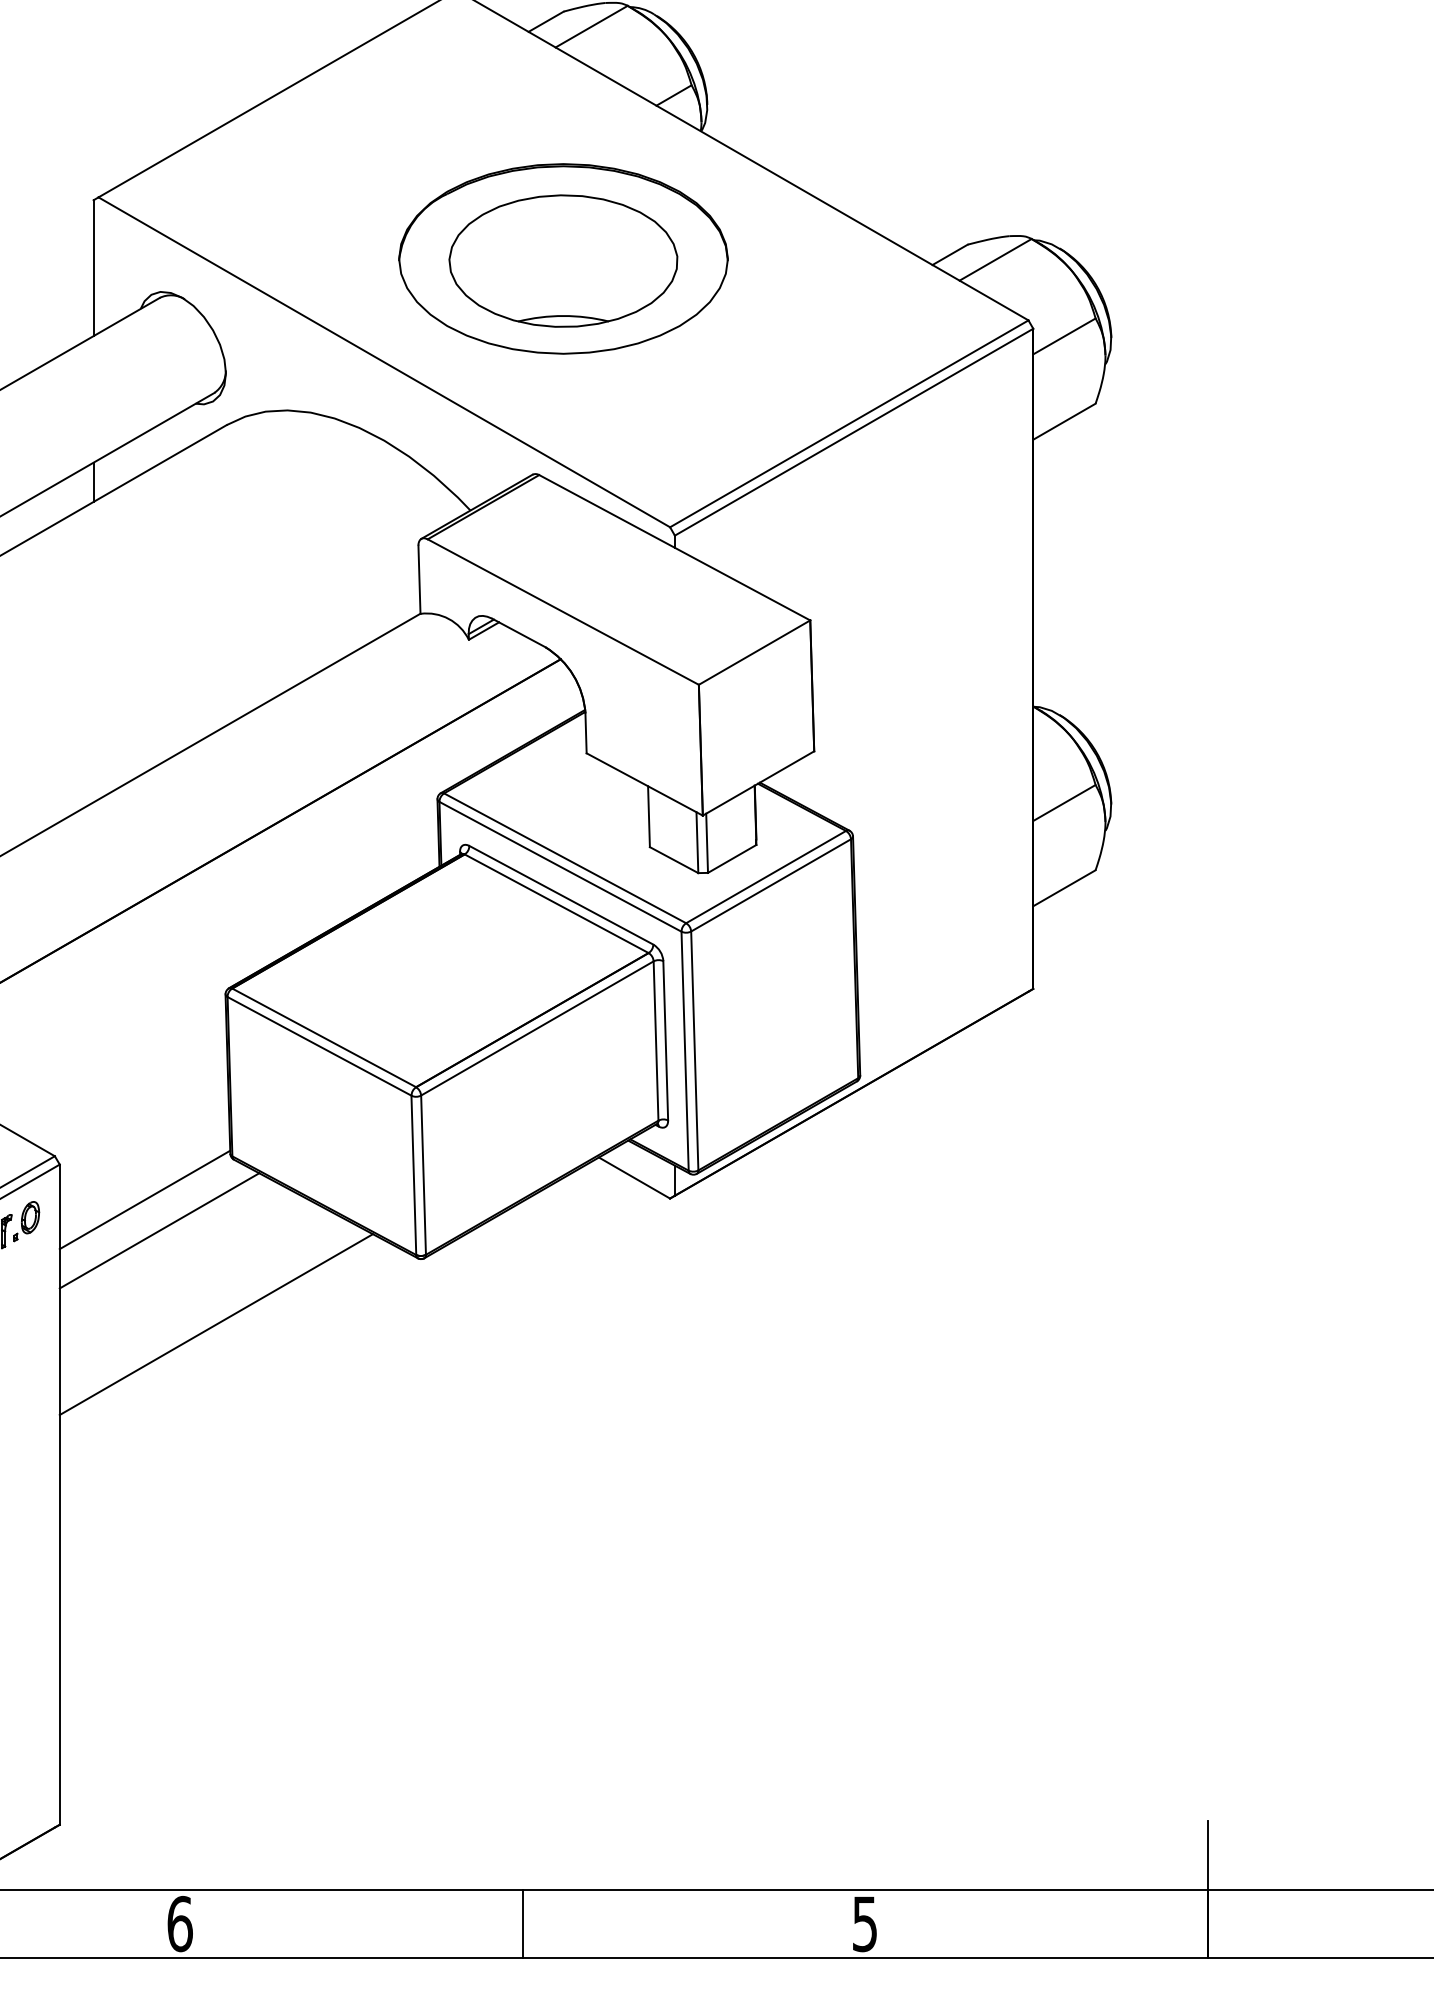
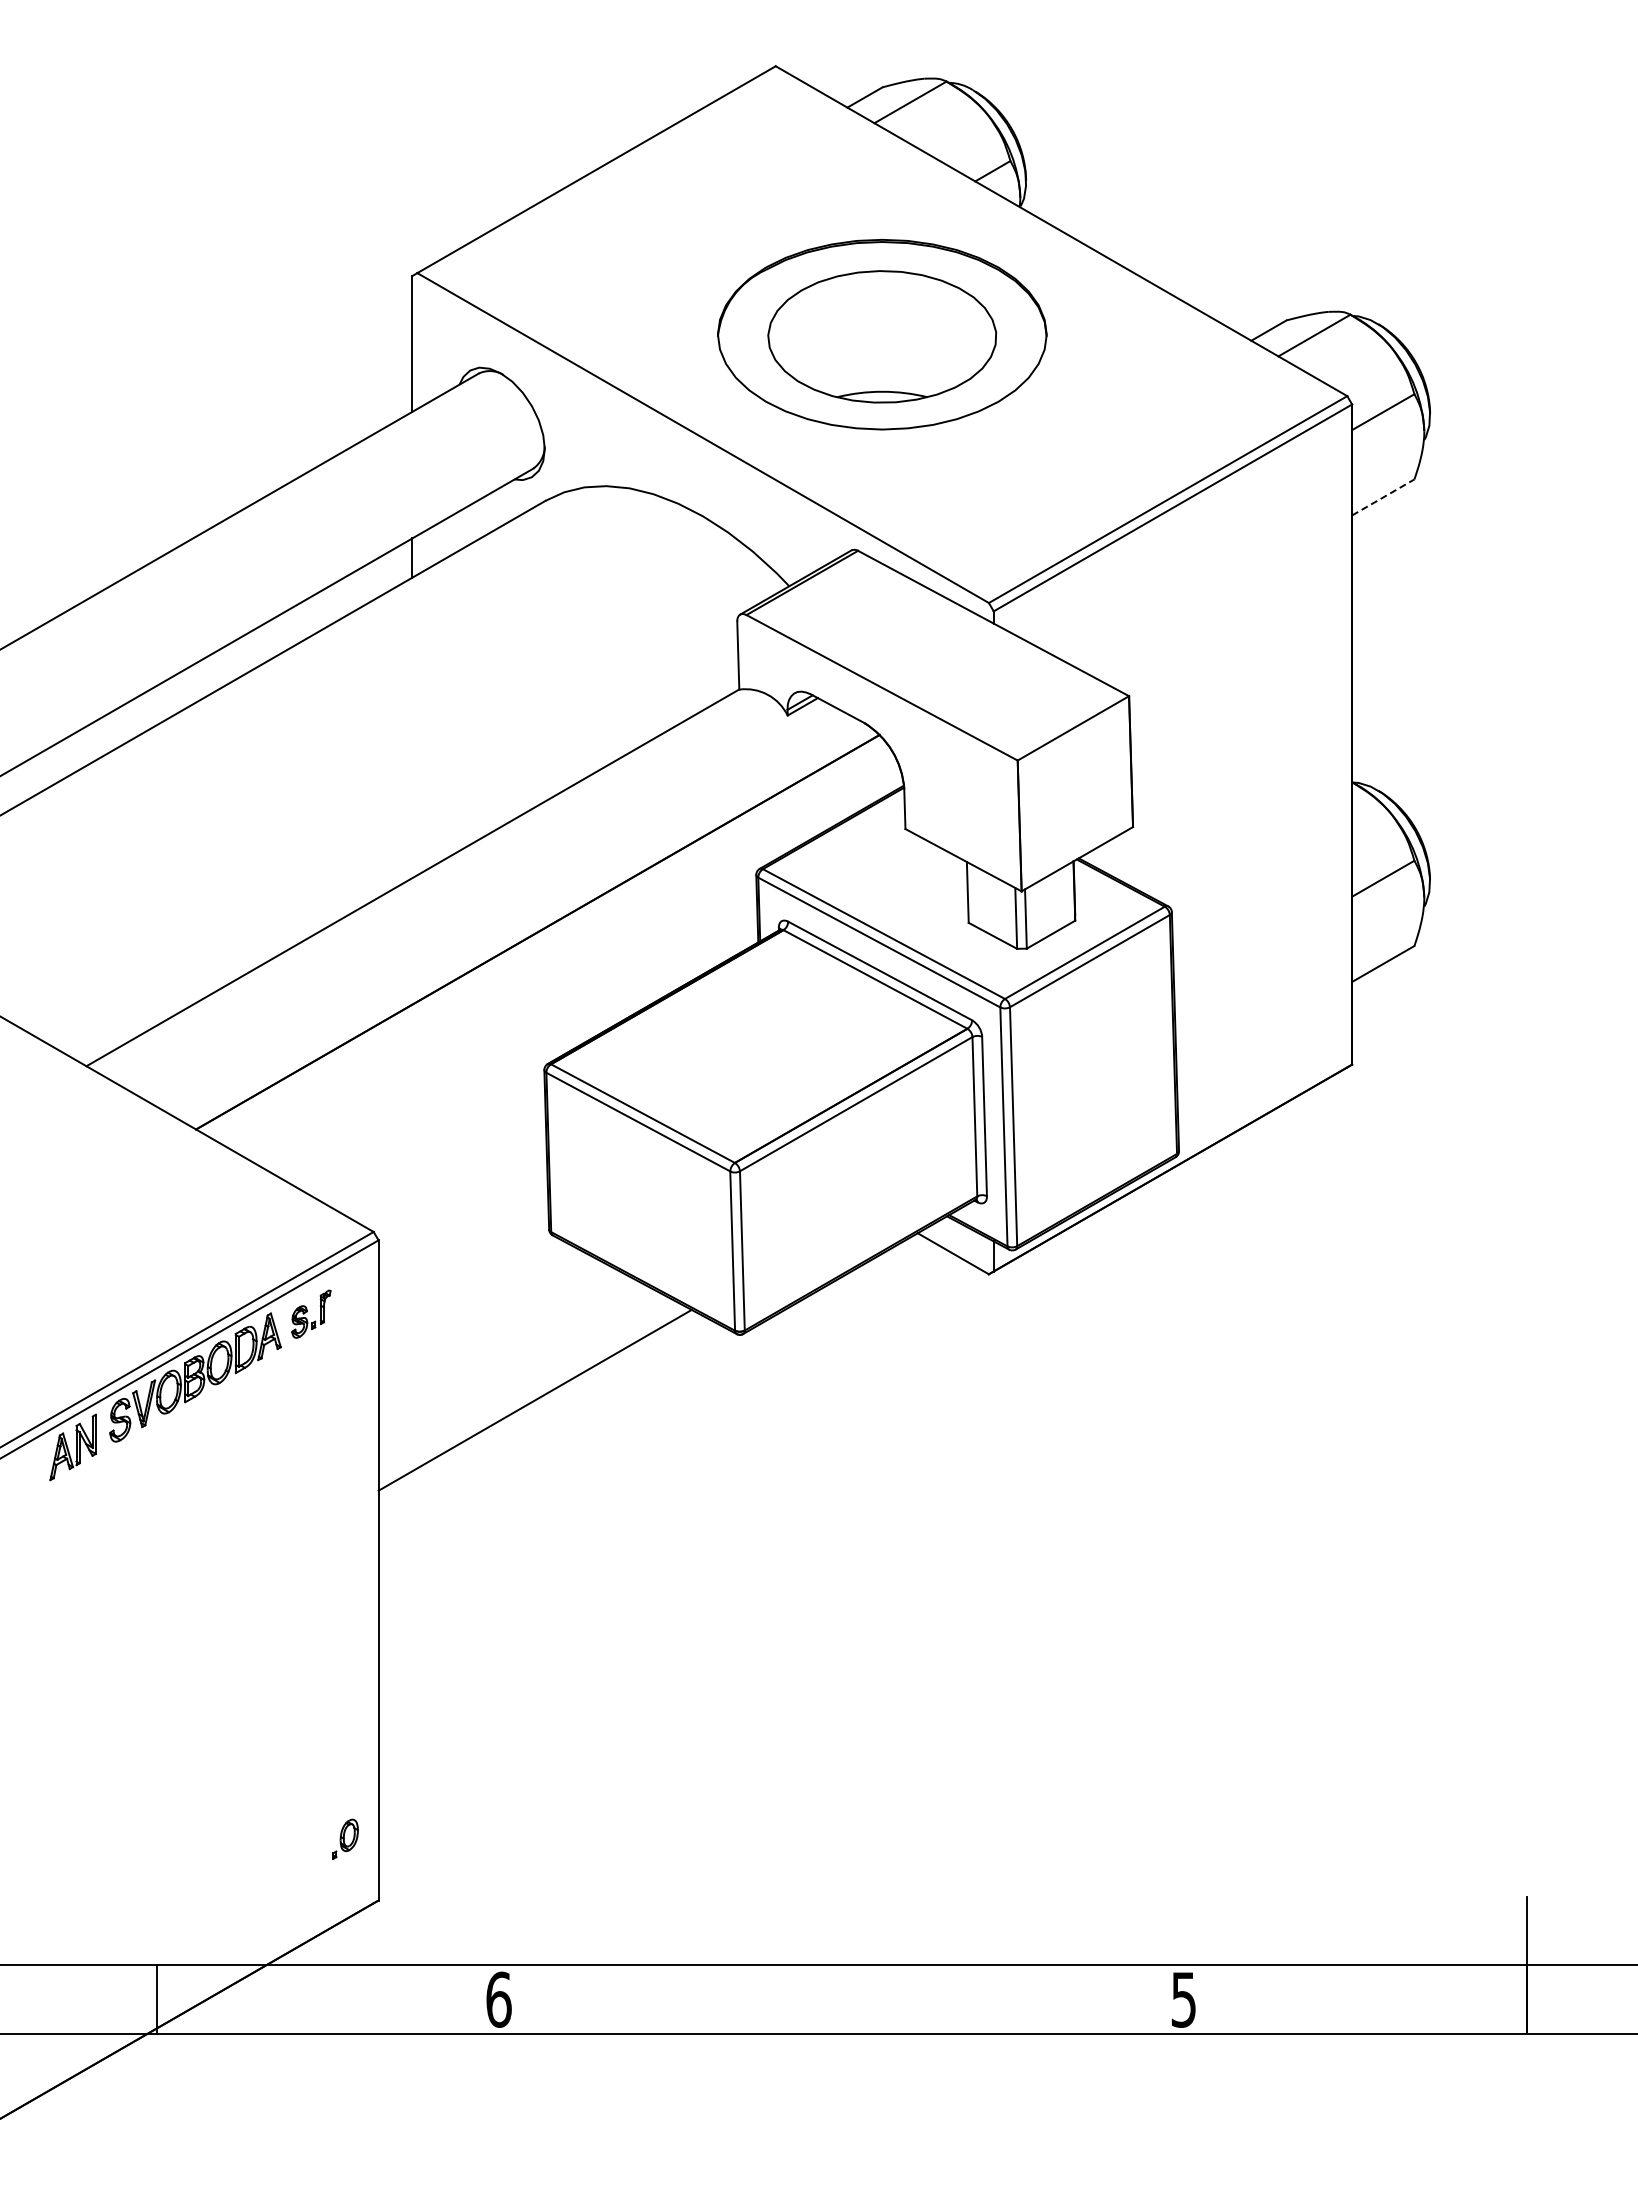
line: (1064, 421) -> (1383, 497), solid -> dashed
line: (144, 1199) -> (463, 1275), removed
part: (26, 1220) -> (345, 1838), moved
line: (159, 1230) -> (478, 1306), removed
line: (523, 1923) -> (842, 1999), removed

